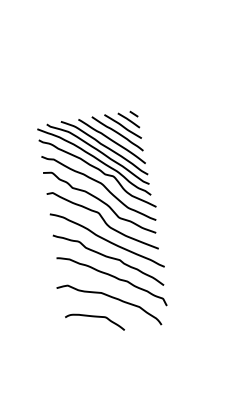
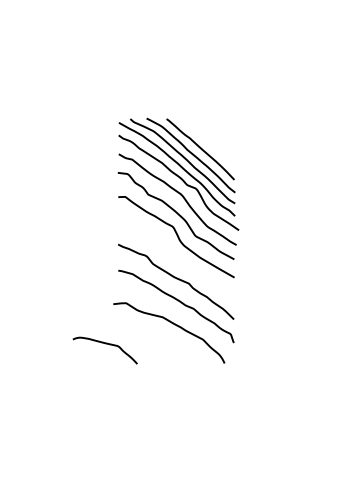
part: (117, 133) -> (207, 141), removed
curve: (107, 240) -> (178, 259), removed
curve: (94, 317) -> (105, 344), moved

